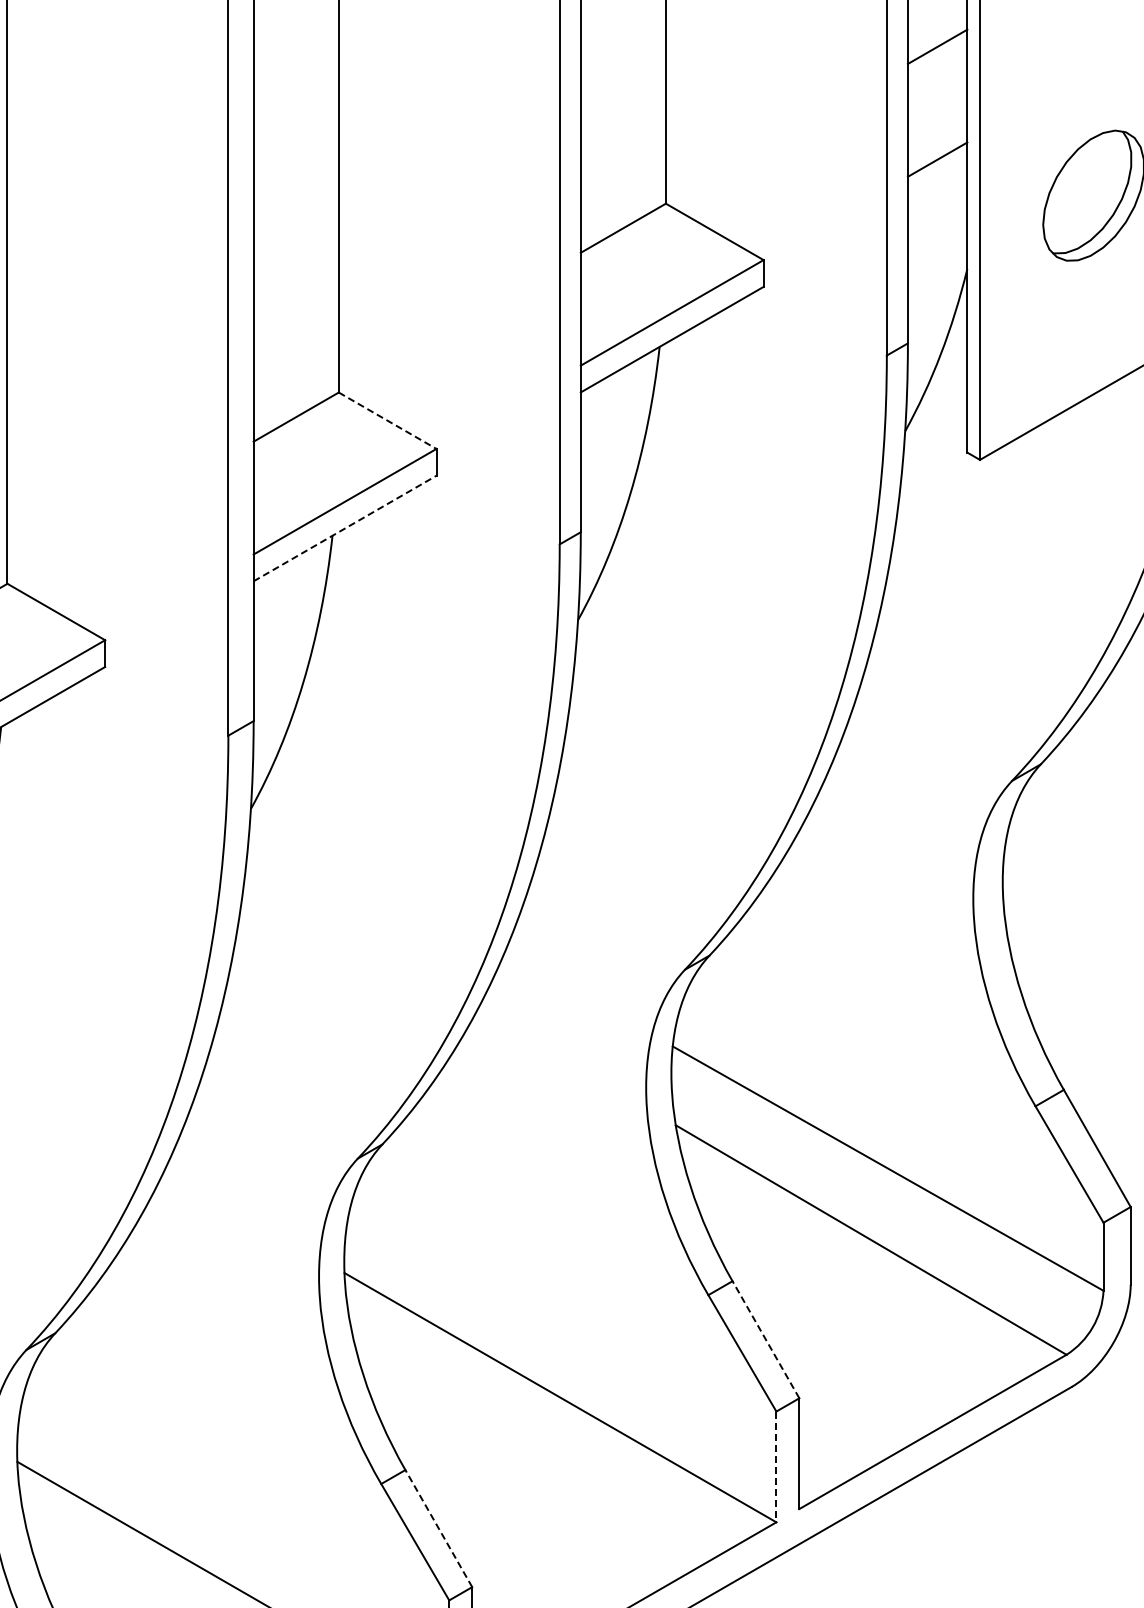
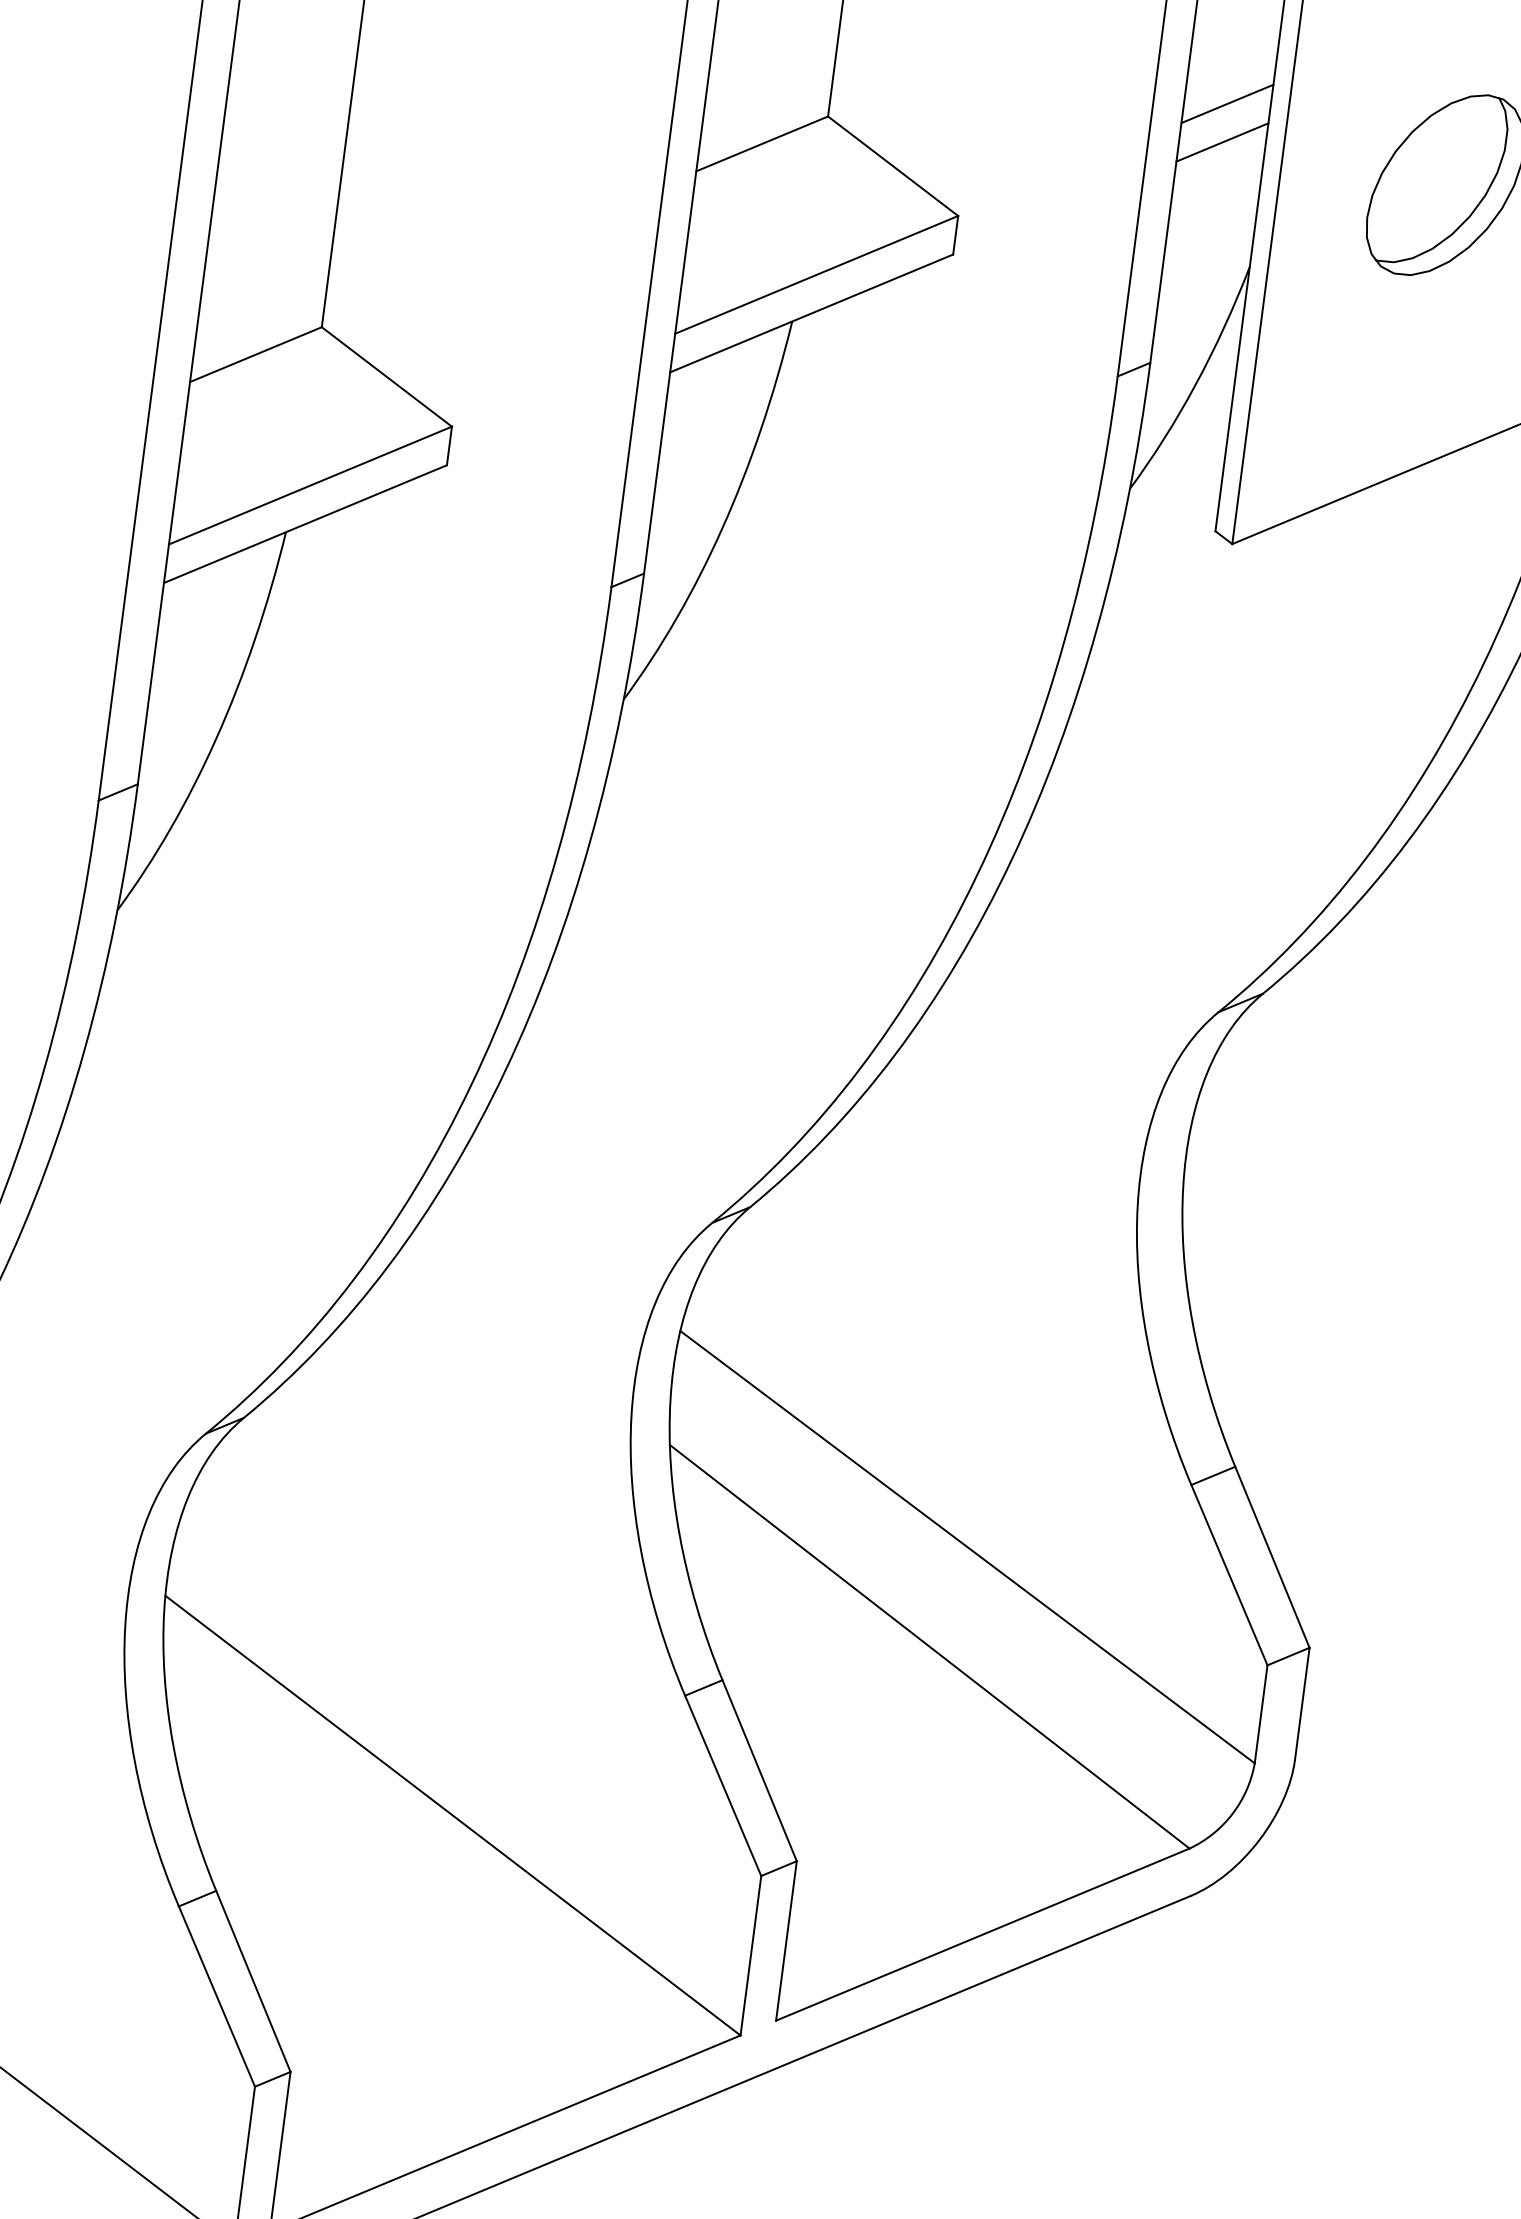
line: (937, 186) -> (1222, 142), added
line: (388, 420) -> (388, 376), dashed -> solid
line: (345, 528) -> (306, 524), dashed -> solid
line: (765, 1339) -> (759, 1770), dashed -> solid
line: (776, 1467) -> (750, 1956), dashed -> solid
line: (438, 1528) -> (252, 1981), dashed -> solid

